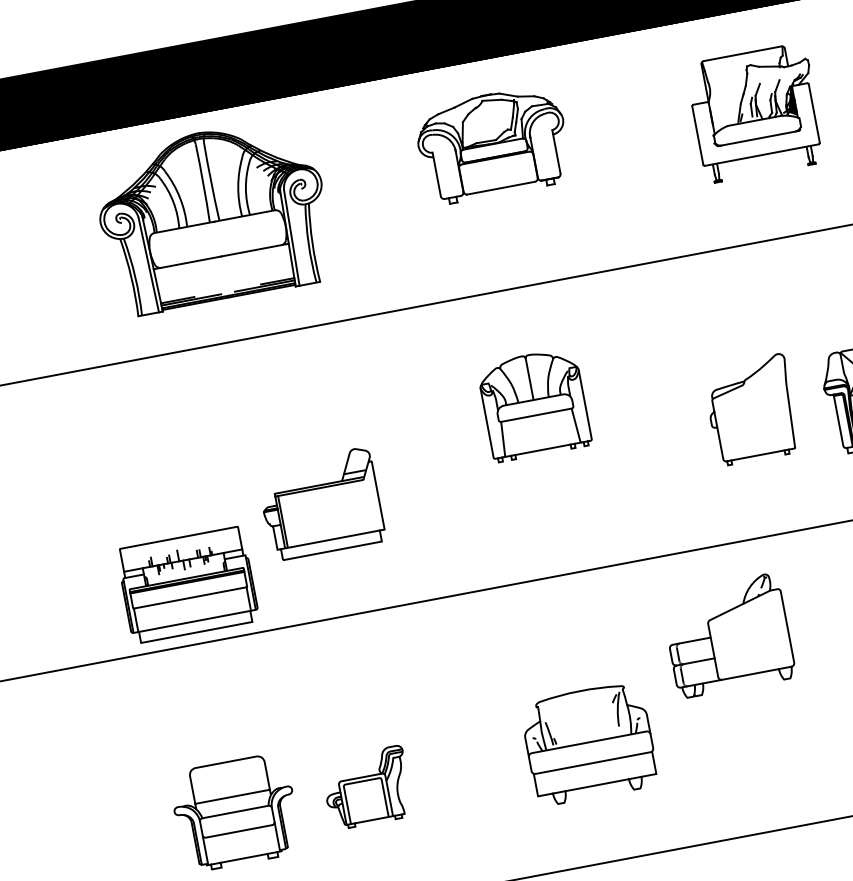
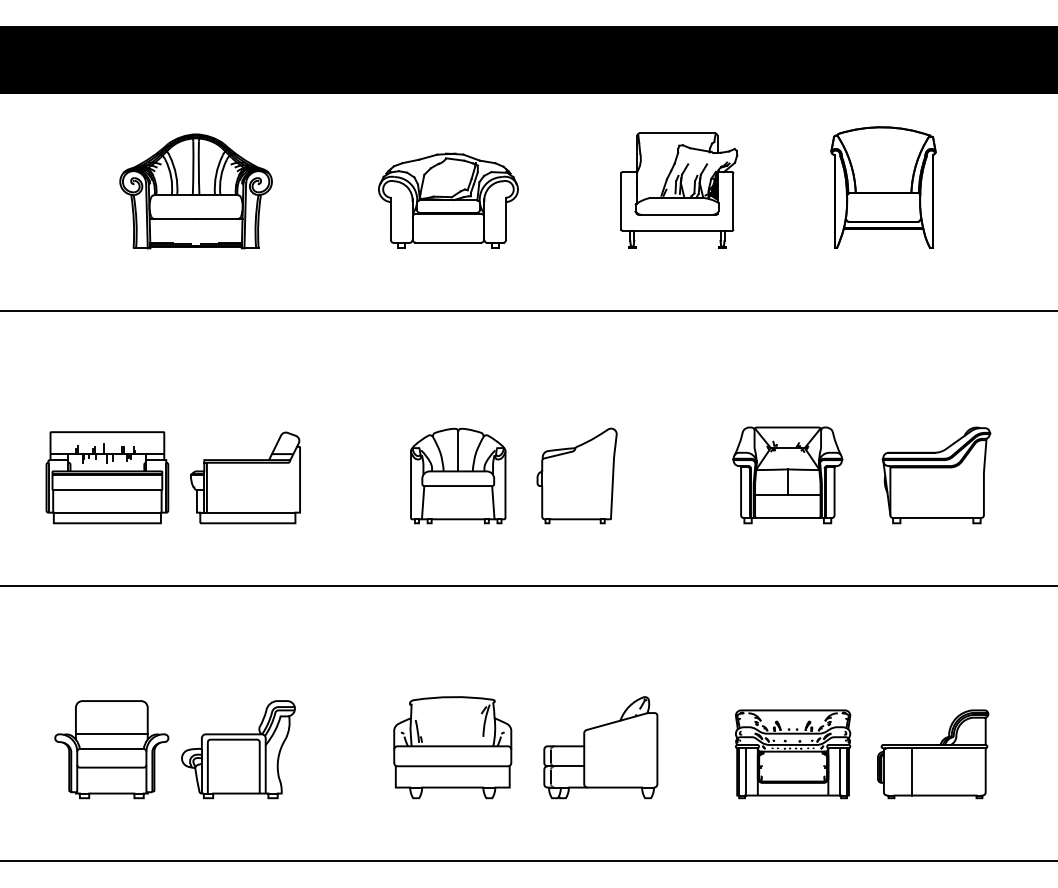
part: (756, 112) -> (679, 190), moved
part: (493, 144) -> (448, 200), moved
part: (212, 216) -> (195, 191), size x0.71
part: (534, 404) -> (458, 475), moved
part: (750, 409) -> (576, 475), moved
part: (187, 584) -> (107, 477), moved
part: (727, 635) -> (600, 747), moved
part: (367, 787) -> (238, 749), size x1.43

